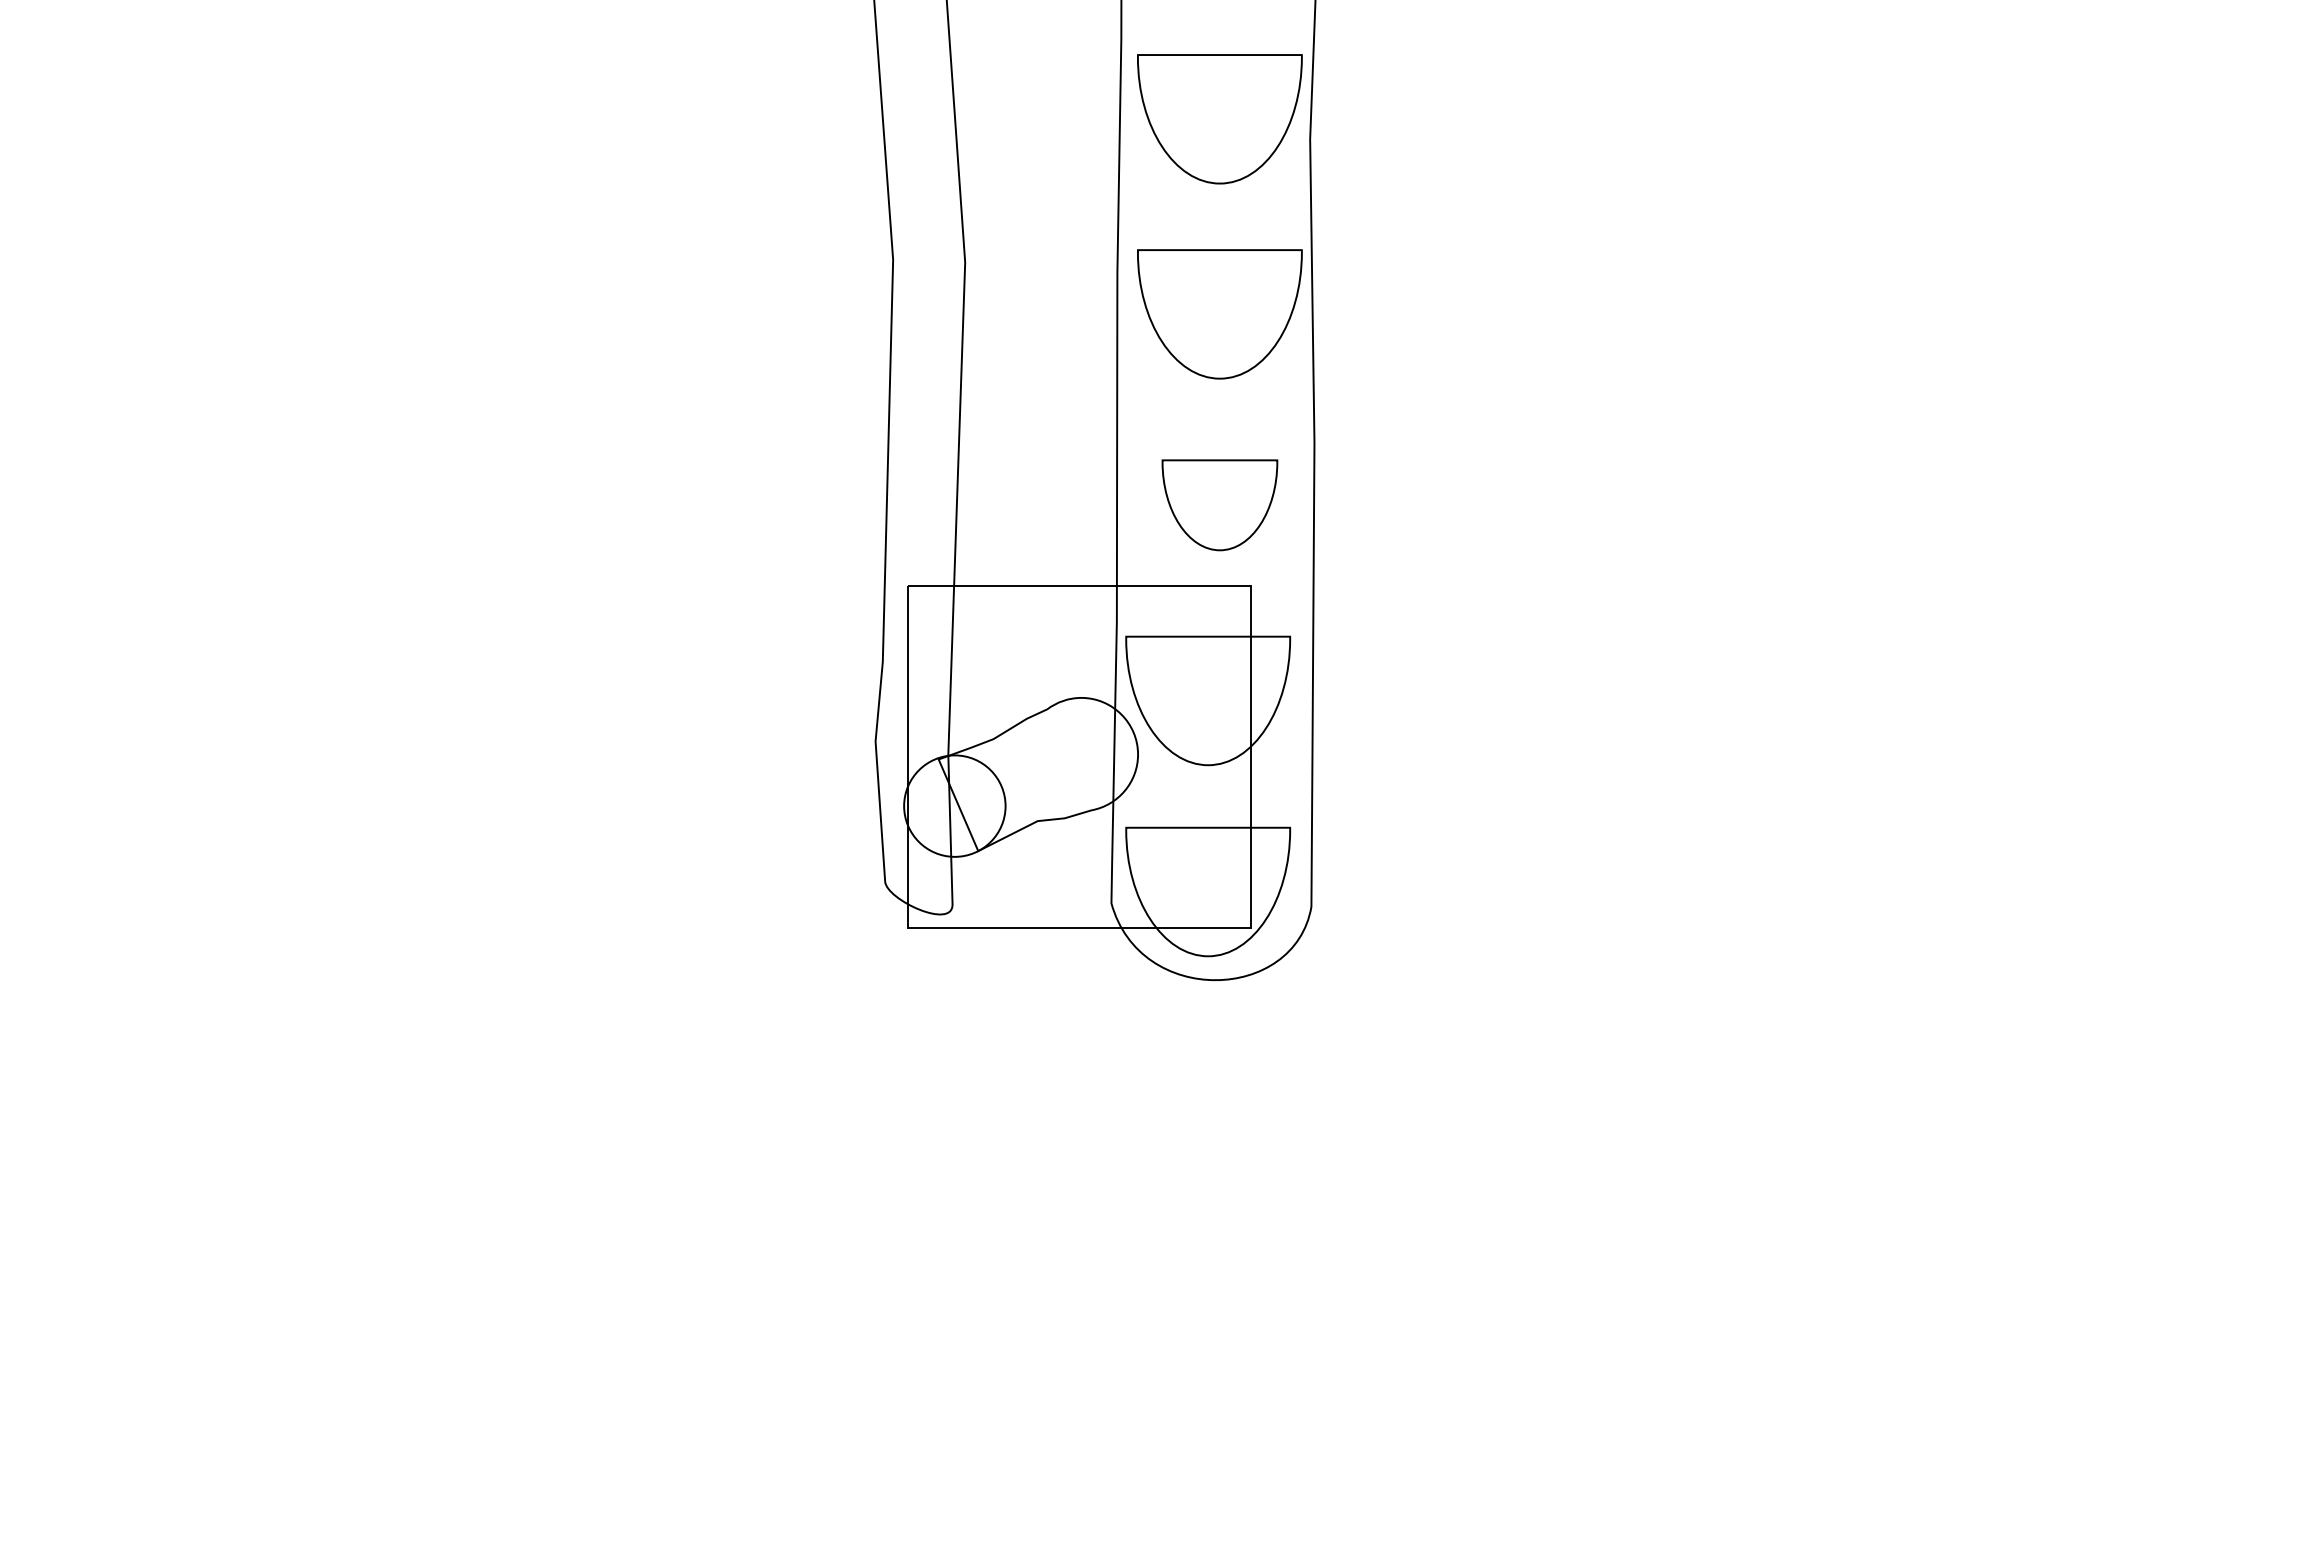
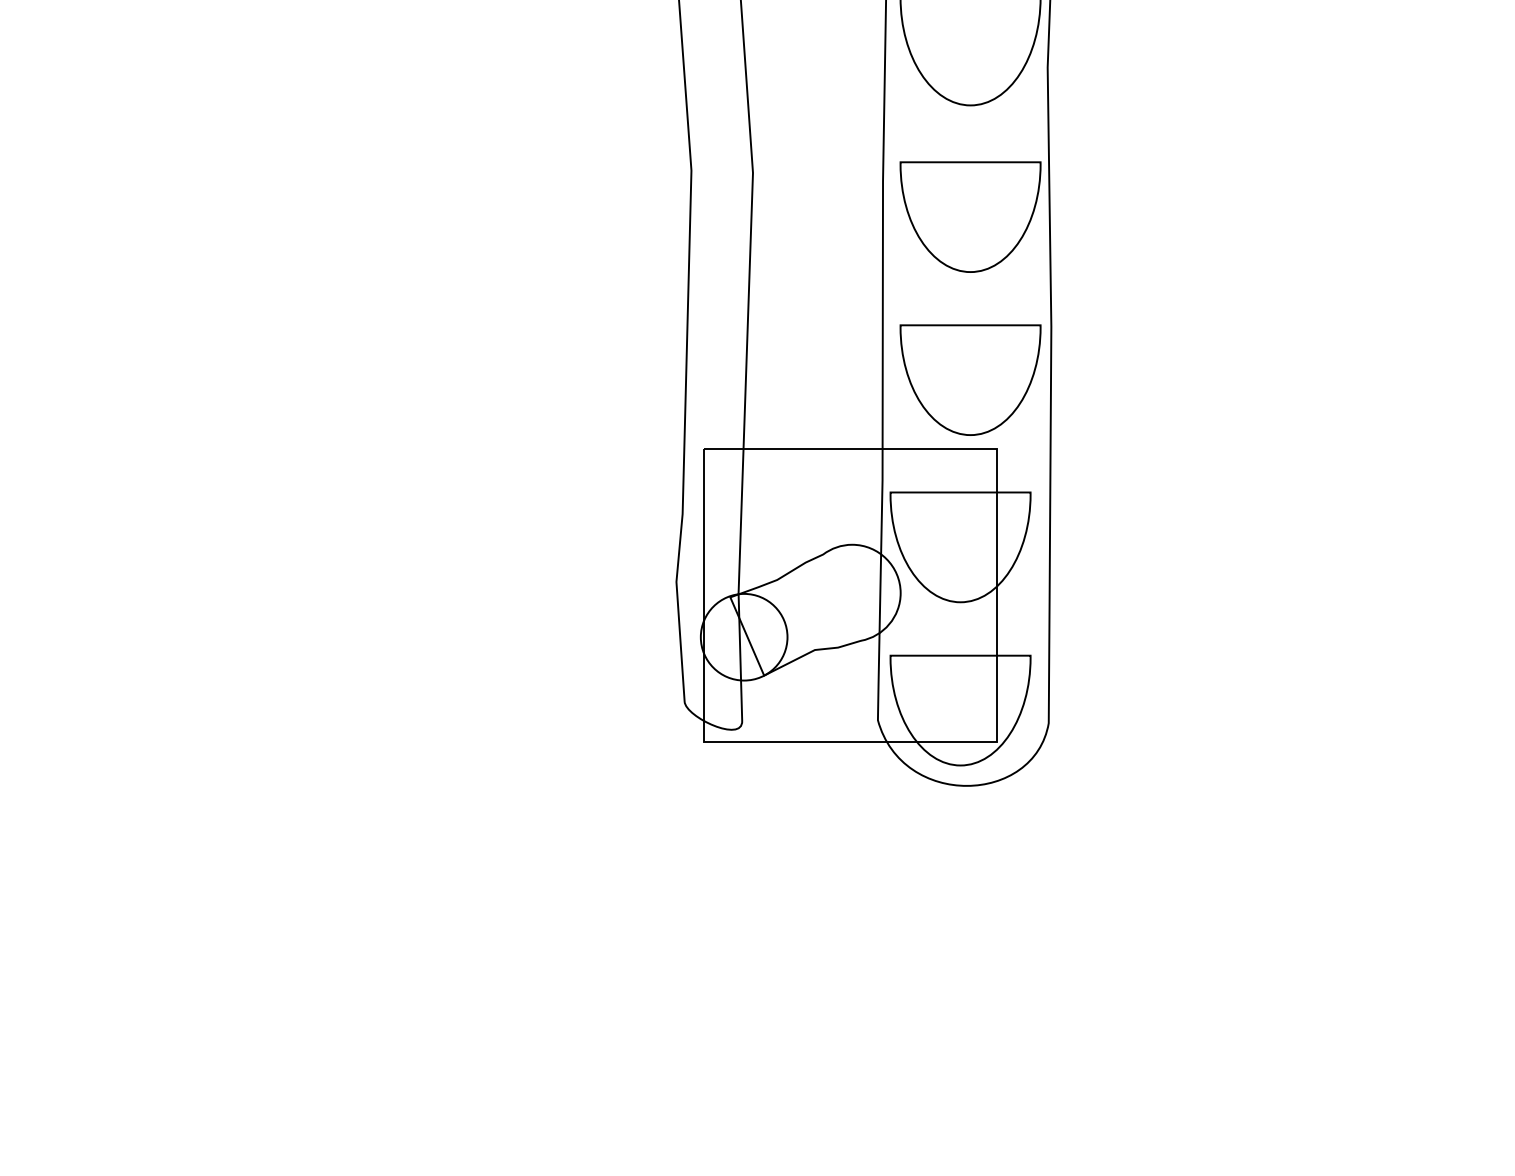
part: (1219, 505) -> (970, 380), size x1.43

